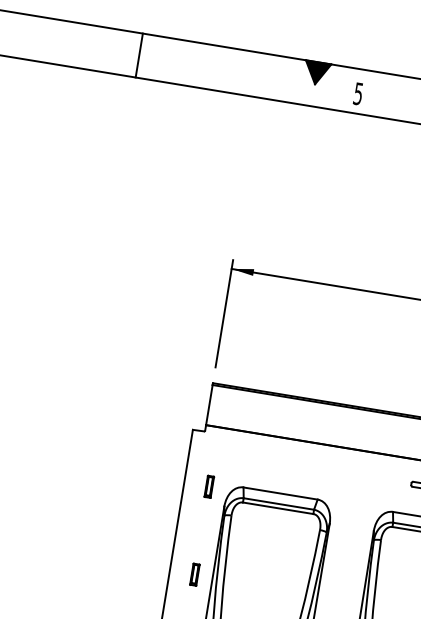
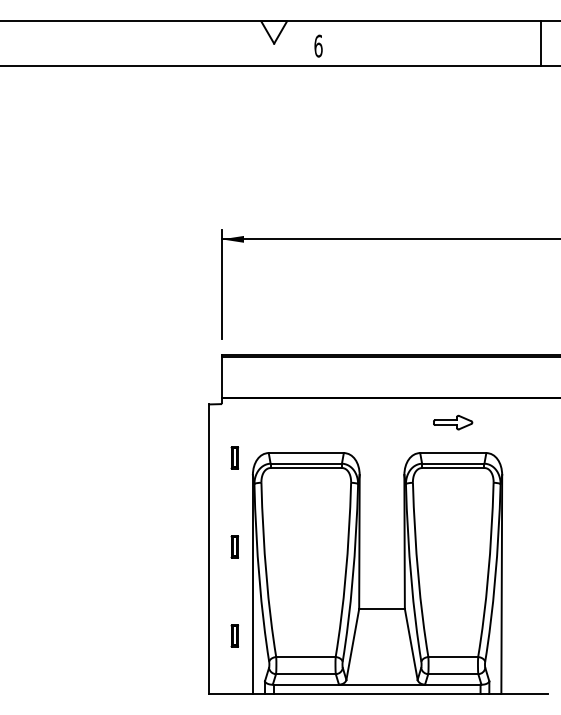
line: (139, 55) -> (96, 43), removed
fill: (317, 73) -> (274, 32), removed
text: (358, 93) -> (318, 45), 5 -> 6

